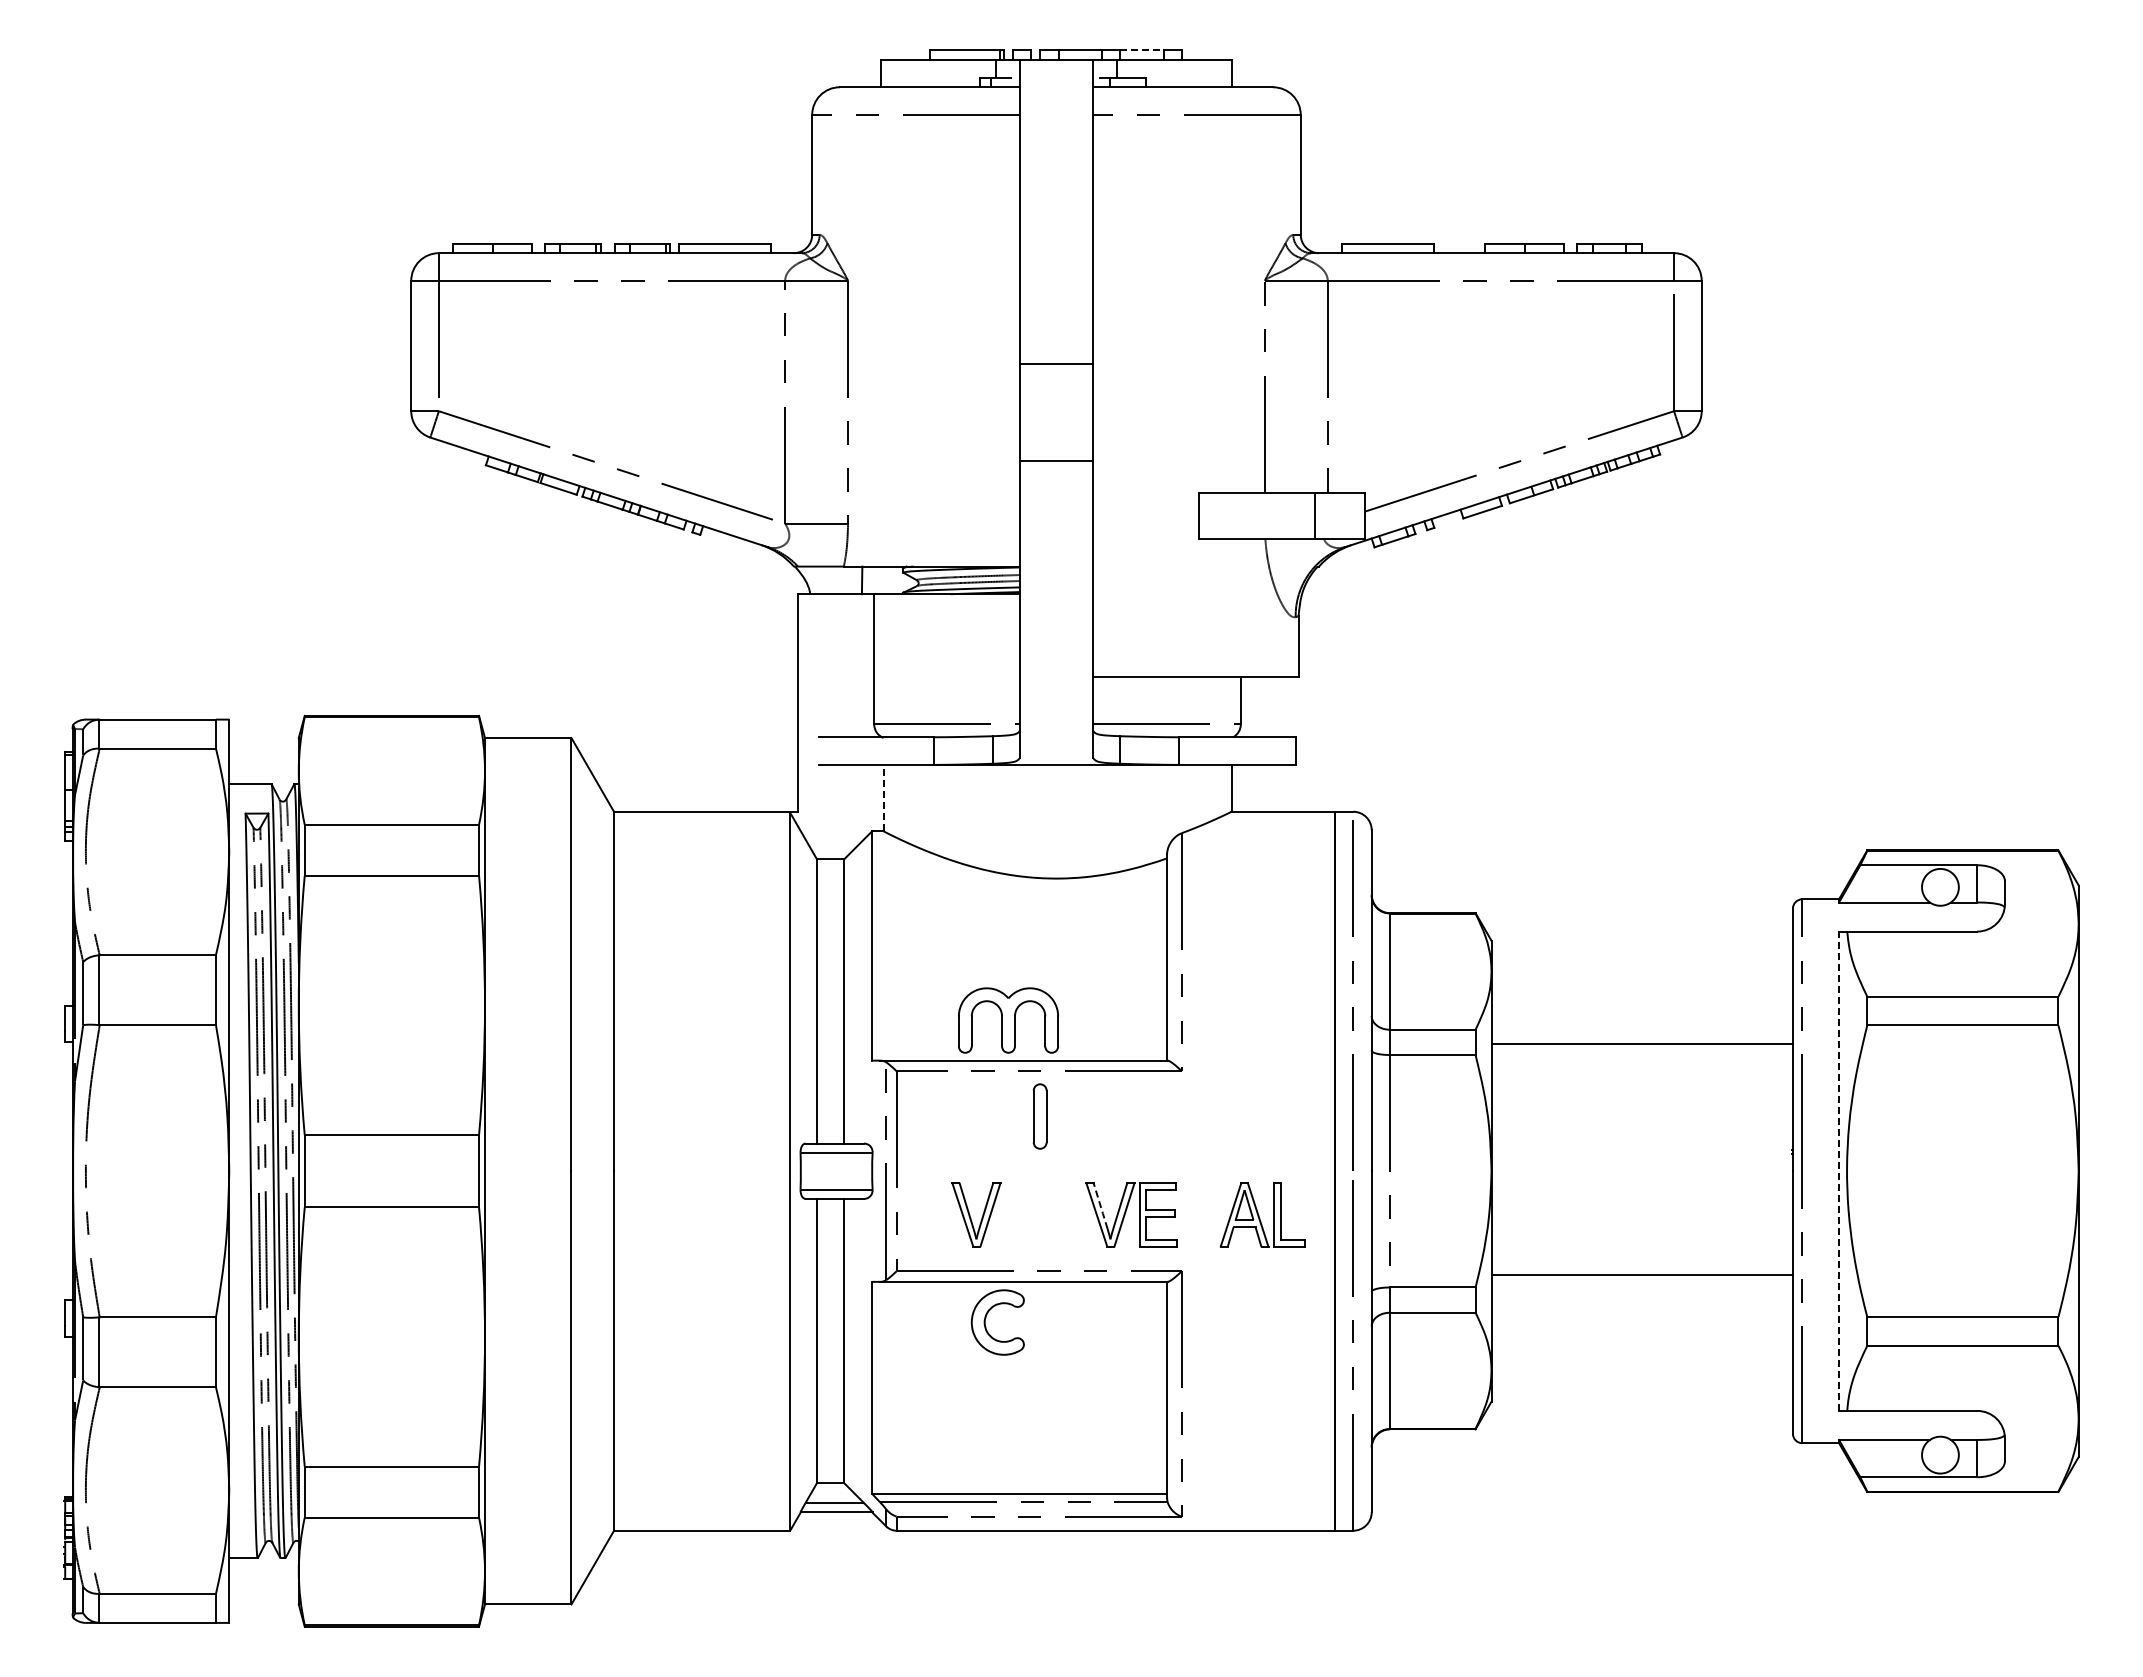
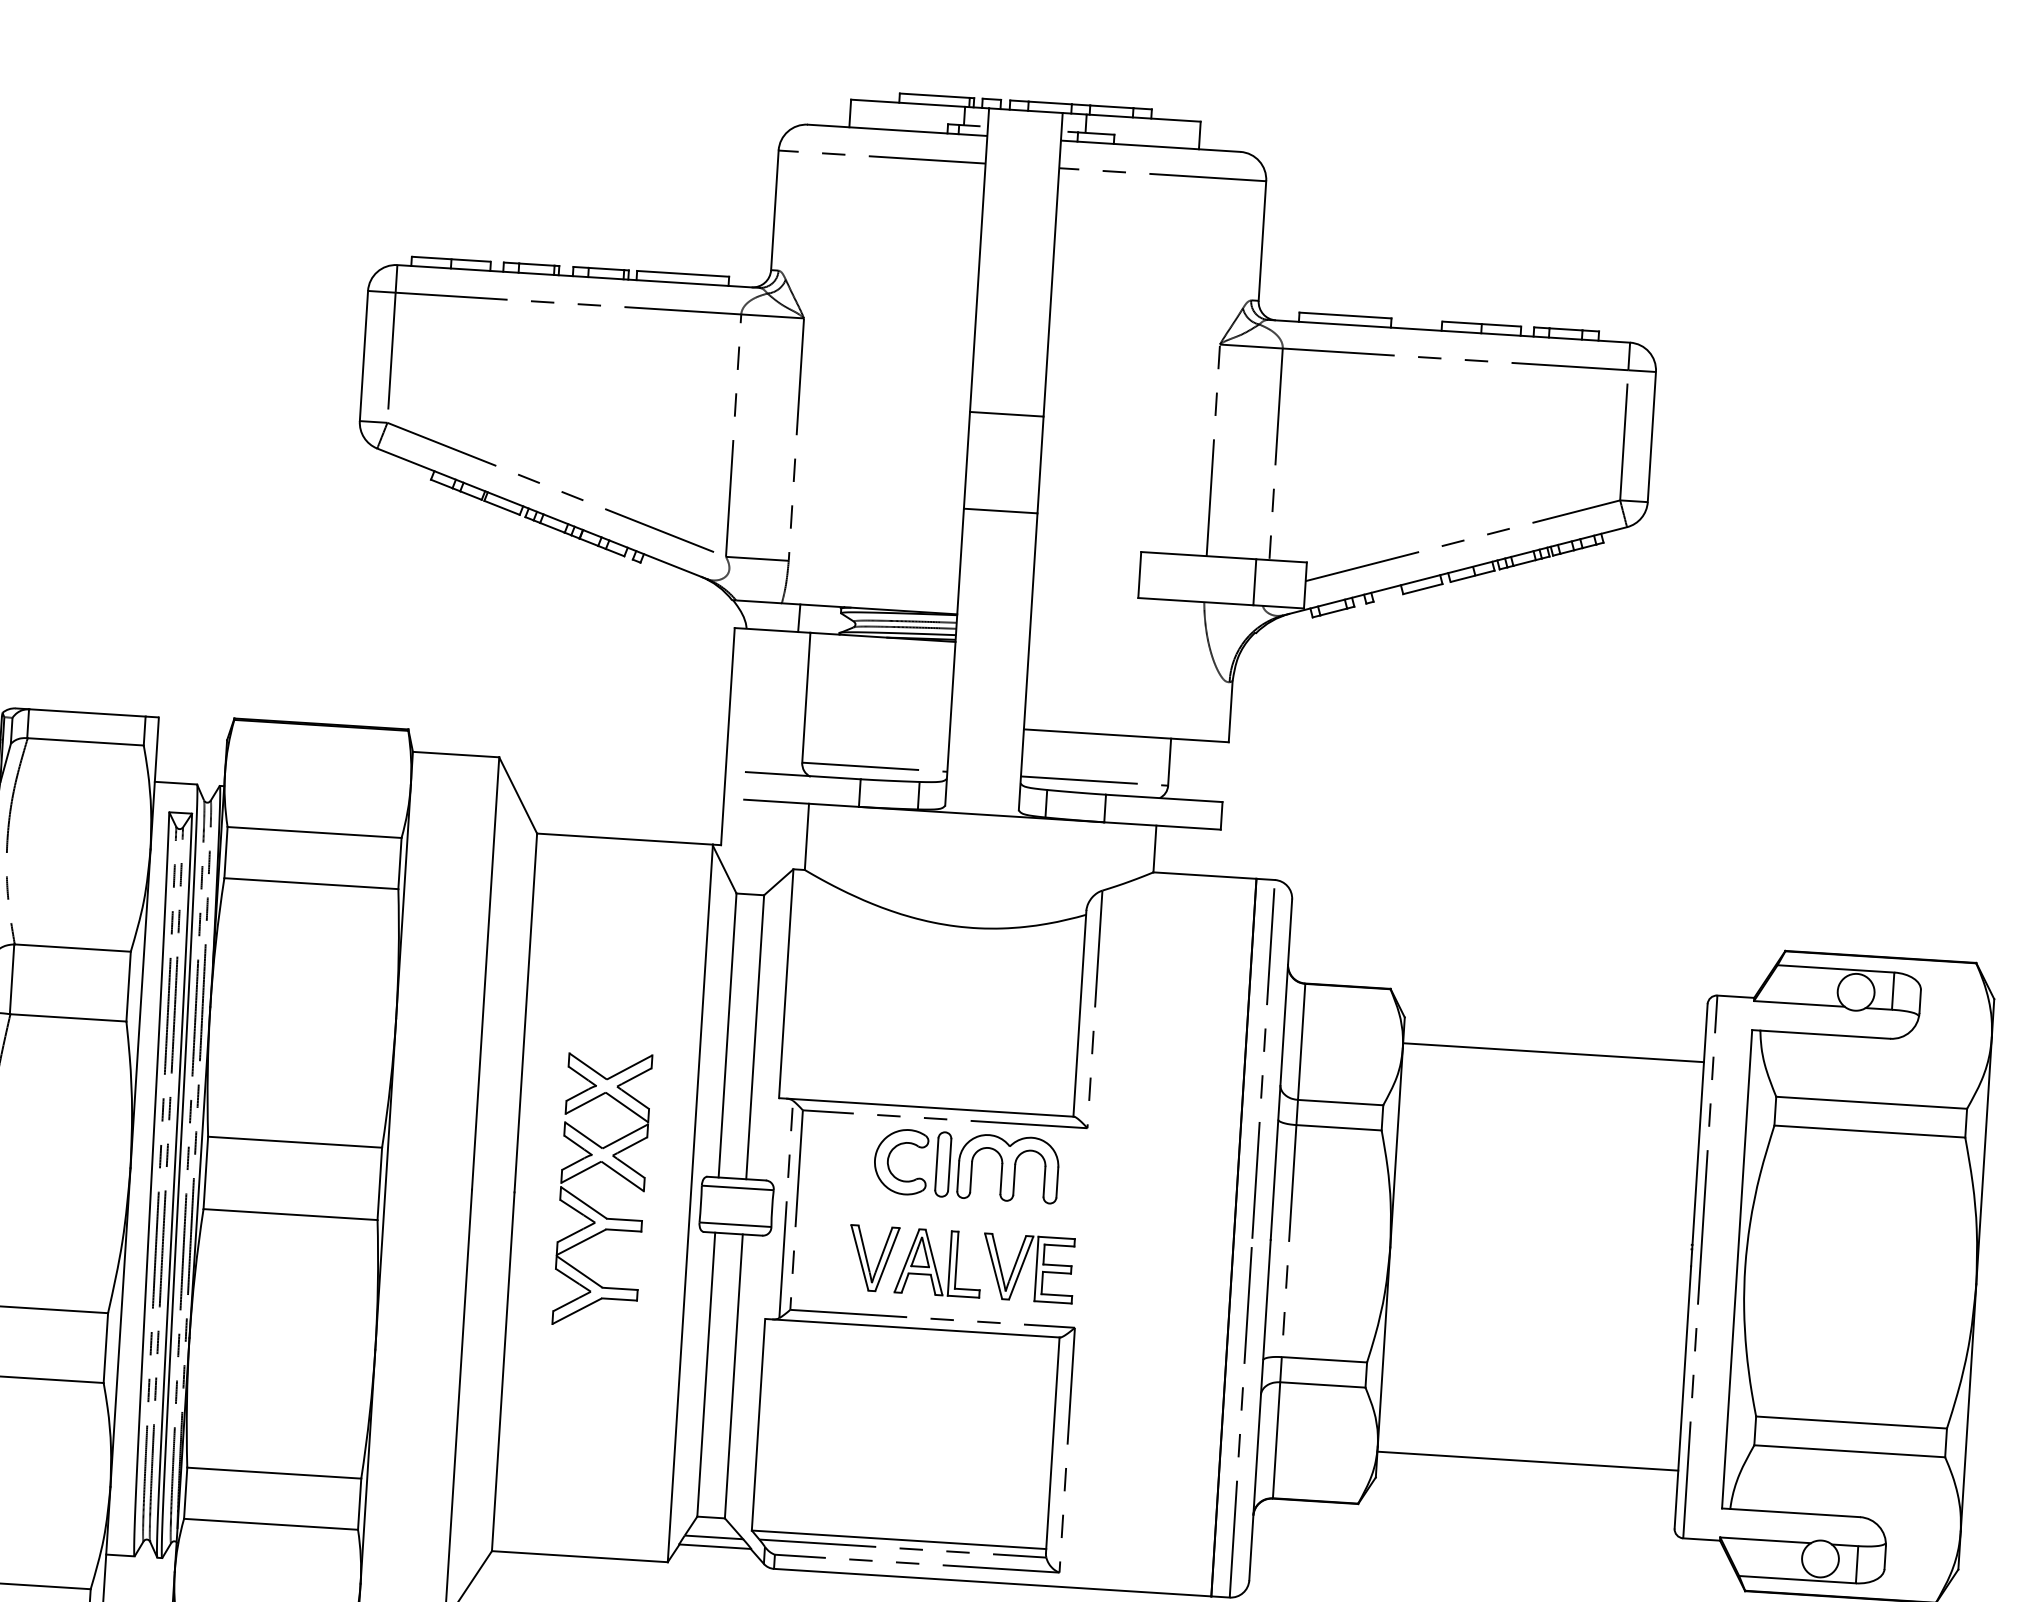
line: (1142, 50) -> (1112, 107), dashed -> solid
line: (883, 797) -> (806, 836), dashed -> solid
part: (1008, 1020) -> (1008, 1168), moved
line: (1641, 1043) -> (1552, 1052), moved
line: (1839, 1171) -> (1737, 1269), dashed -> solid
part: (691, 1180) -> (591, 1206), added
line: (1100, 1205) -> (997, 1257), dashed -> solid
part: (1262, 1214) -> (938, 1262), moved
line: (1641, 1274) -> (1527, 1460), moved
part: (986, 1318) -> (889, 1157), moved

